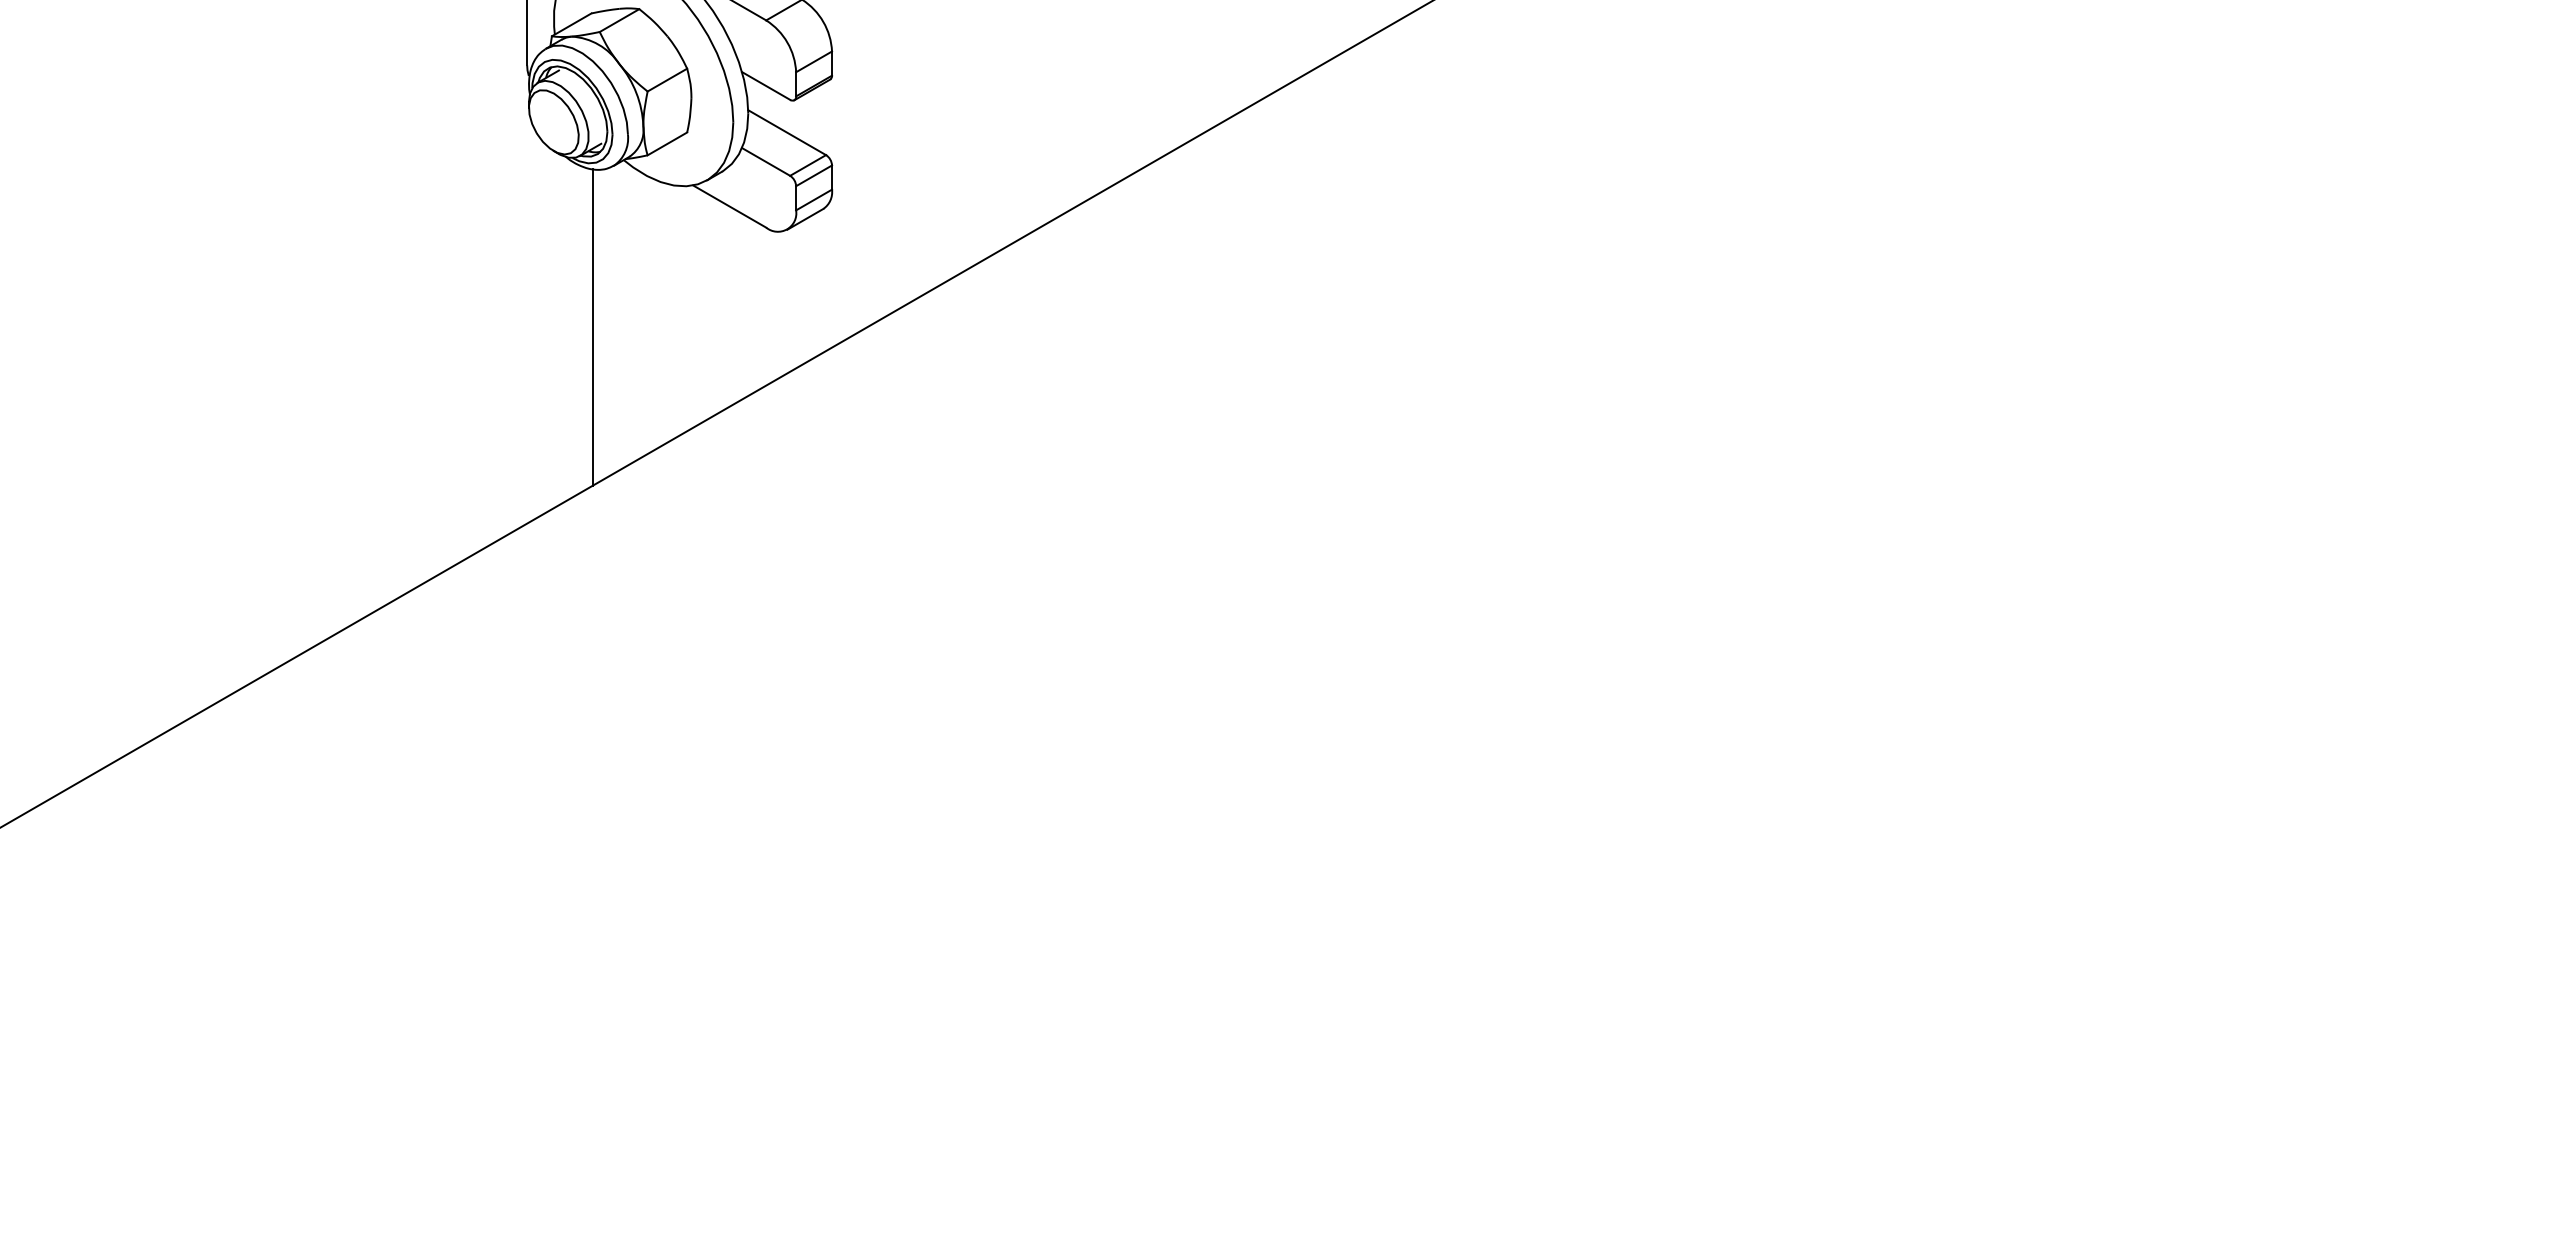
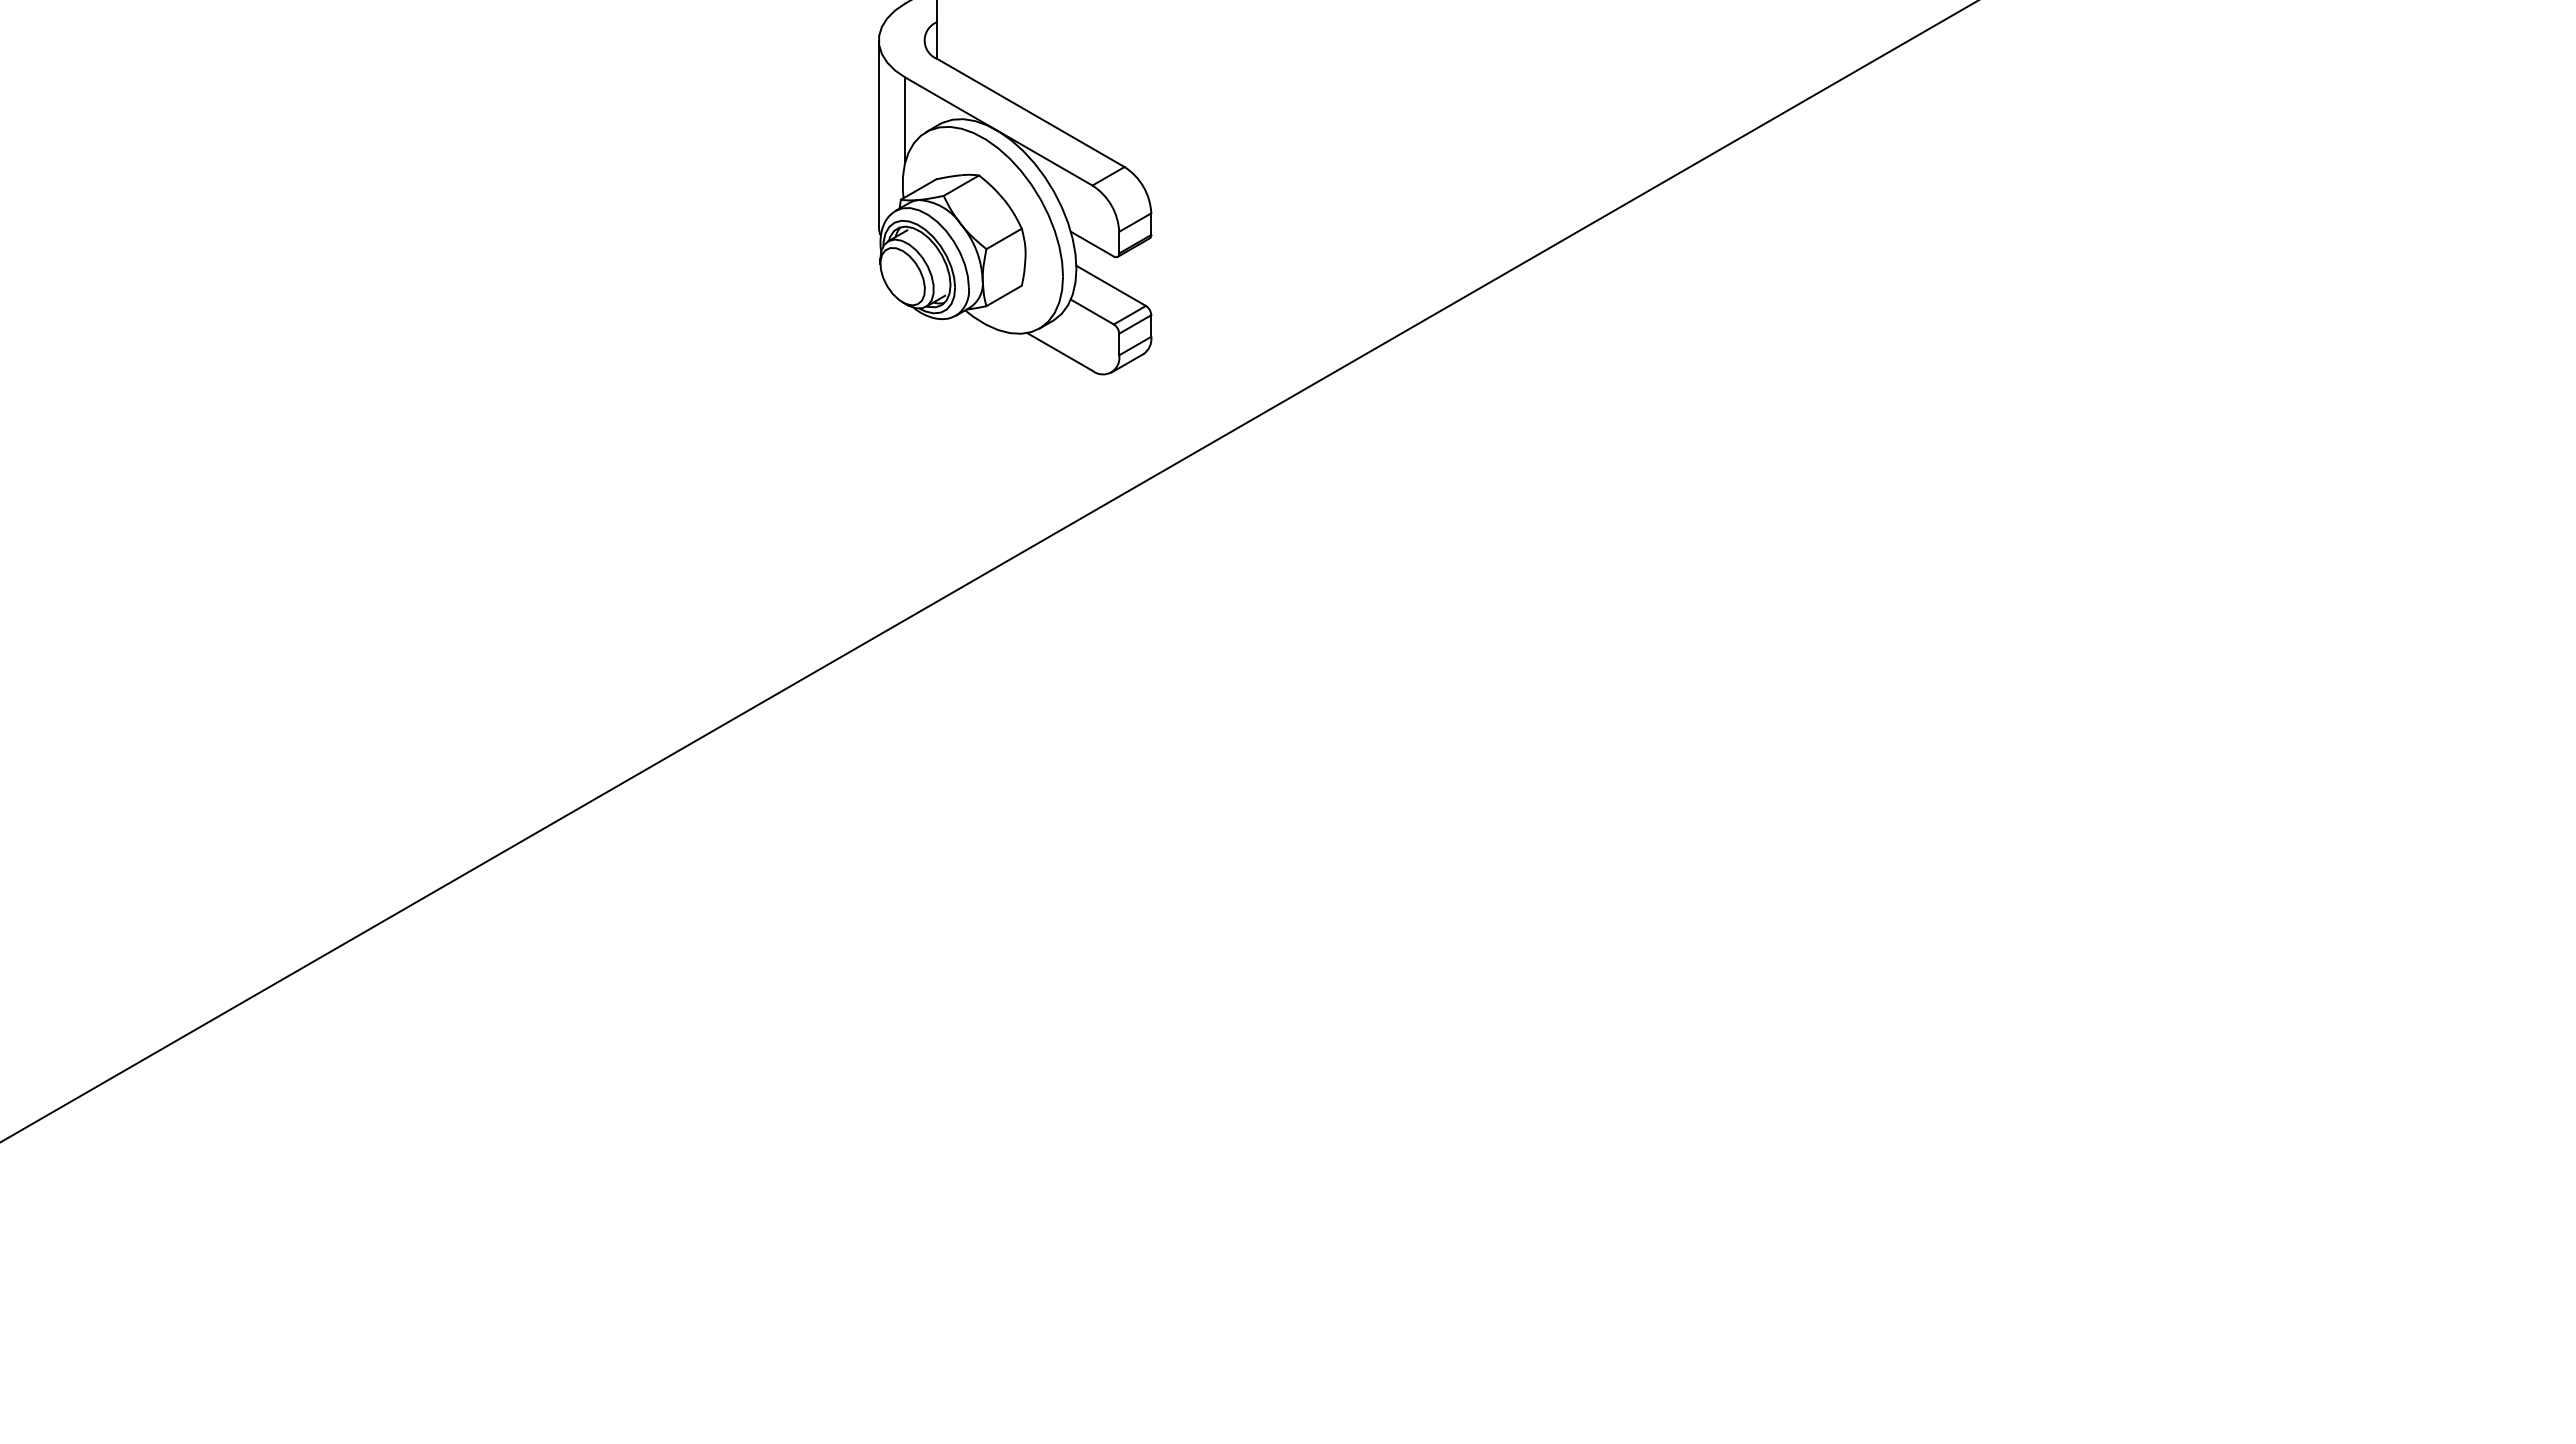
line: (592, 326) -> (937, 459), removed

